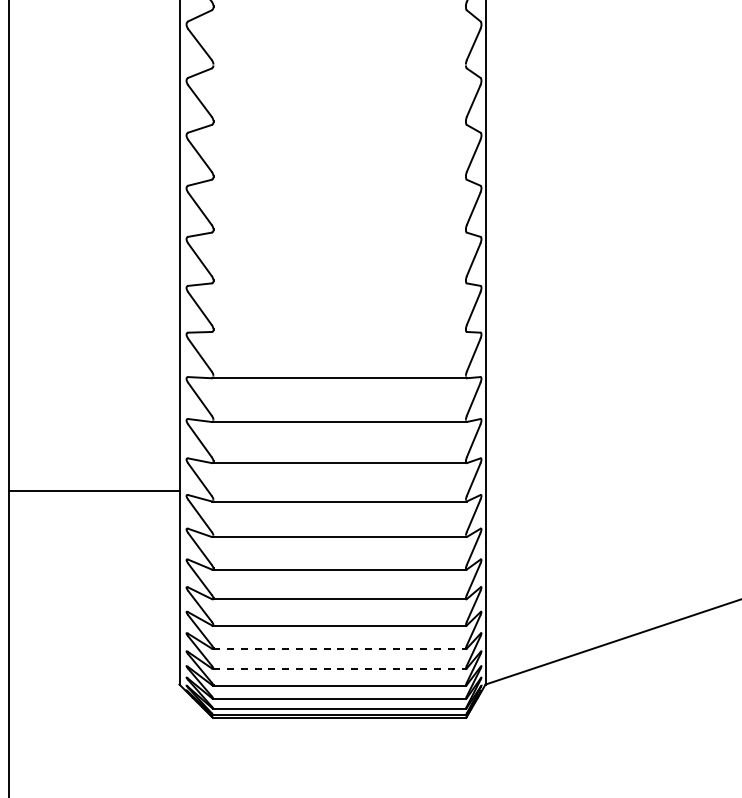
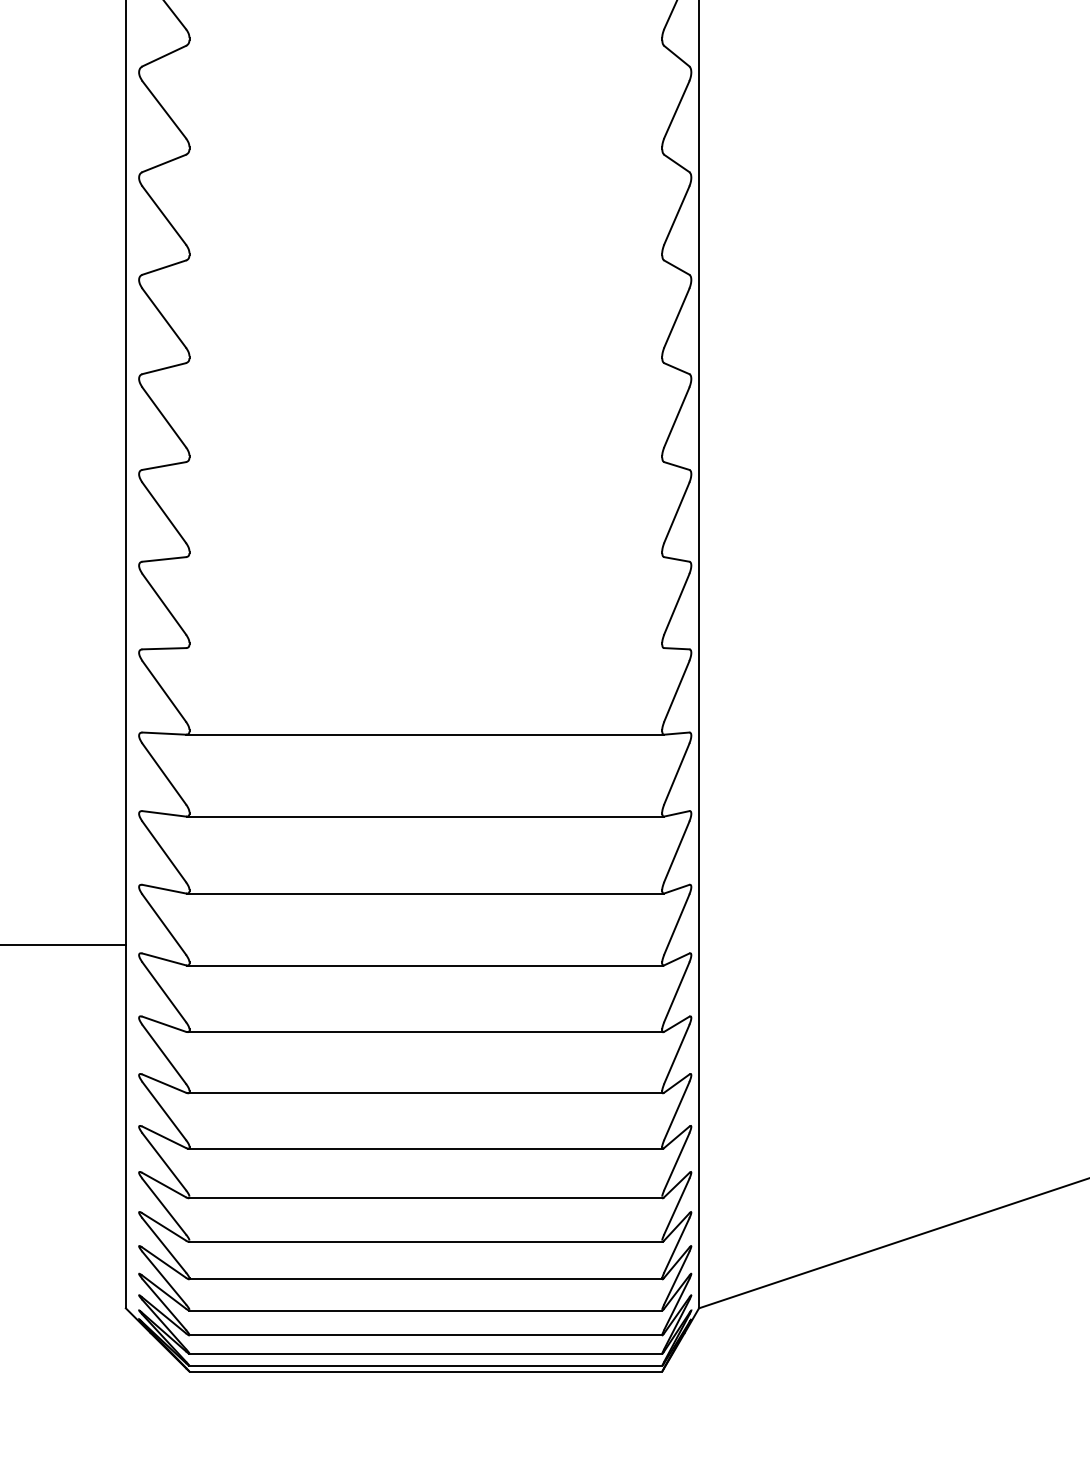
line: (339, 649) -> (425, 1242), dashed -> solid
line: (340, 669) -> (427, 1280), dashed -> solid

